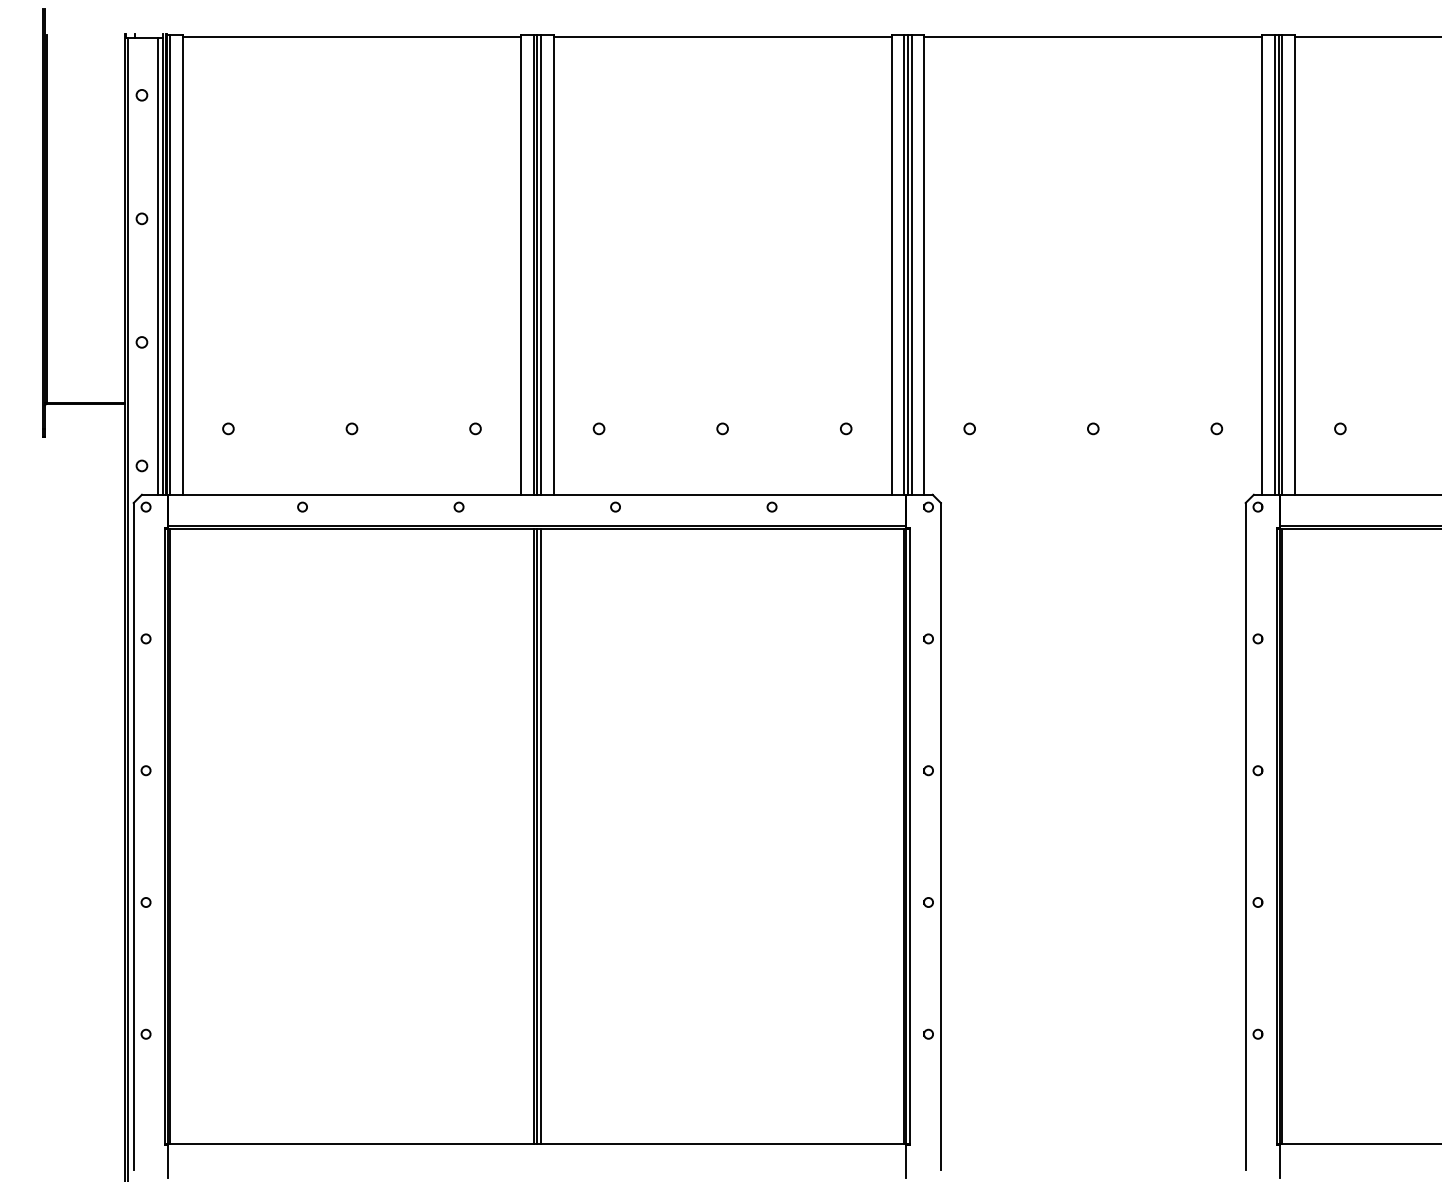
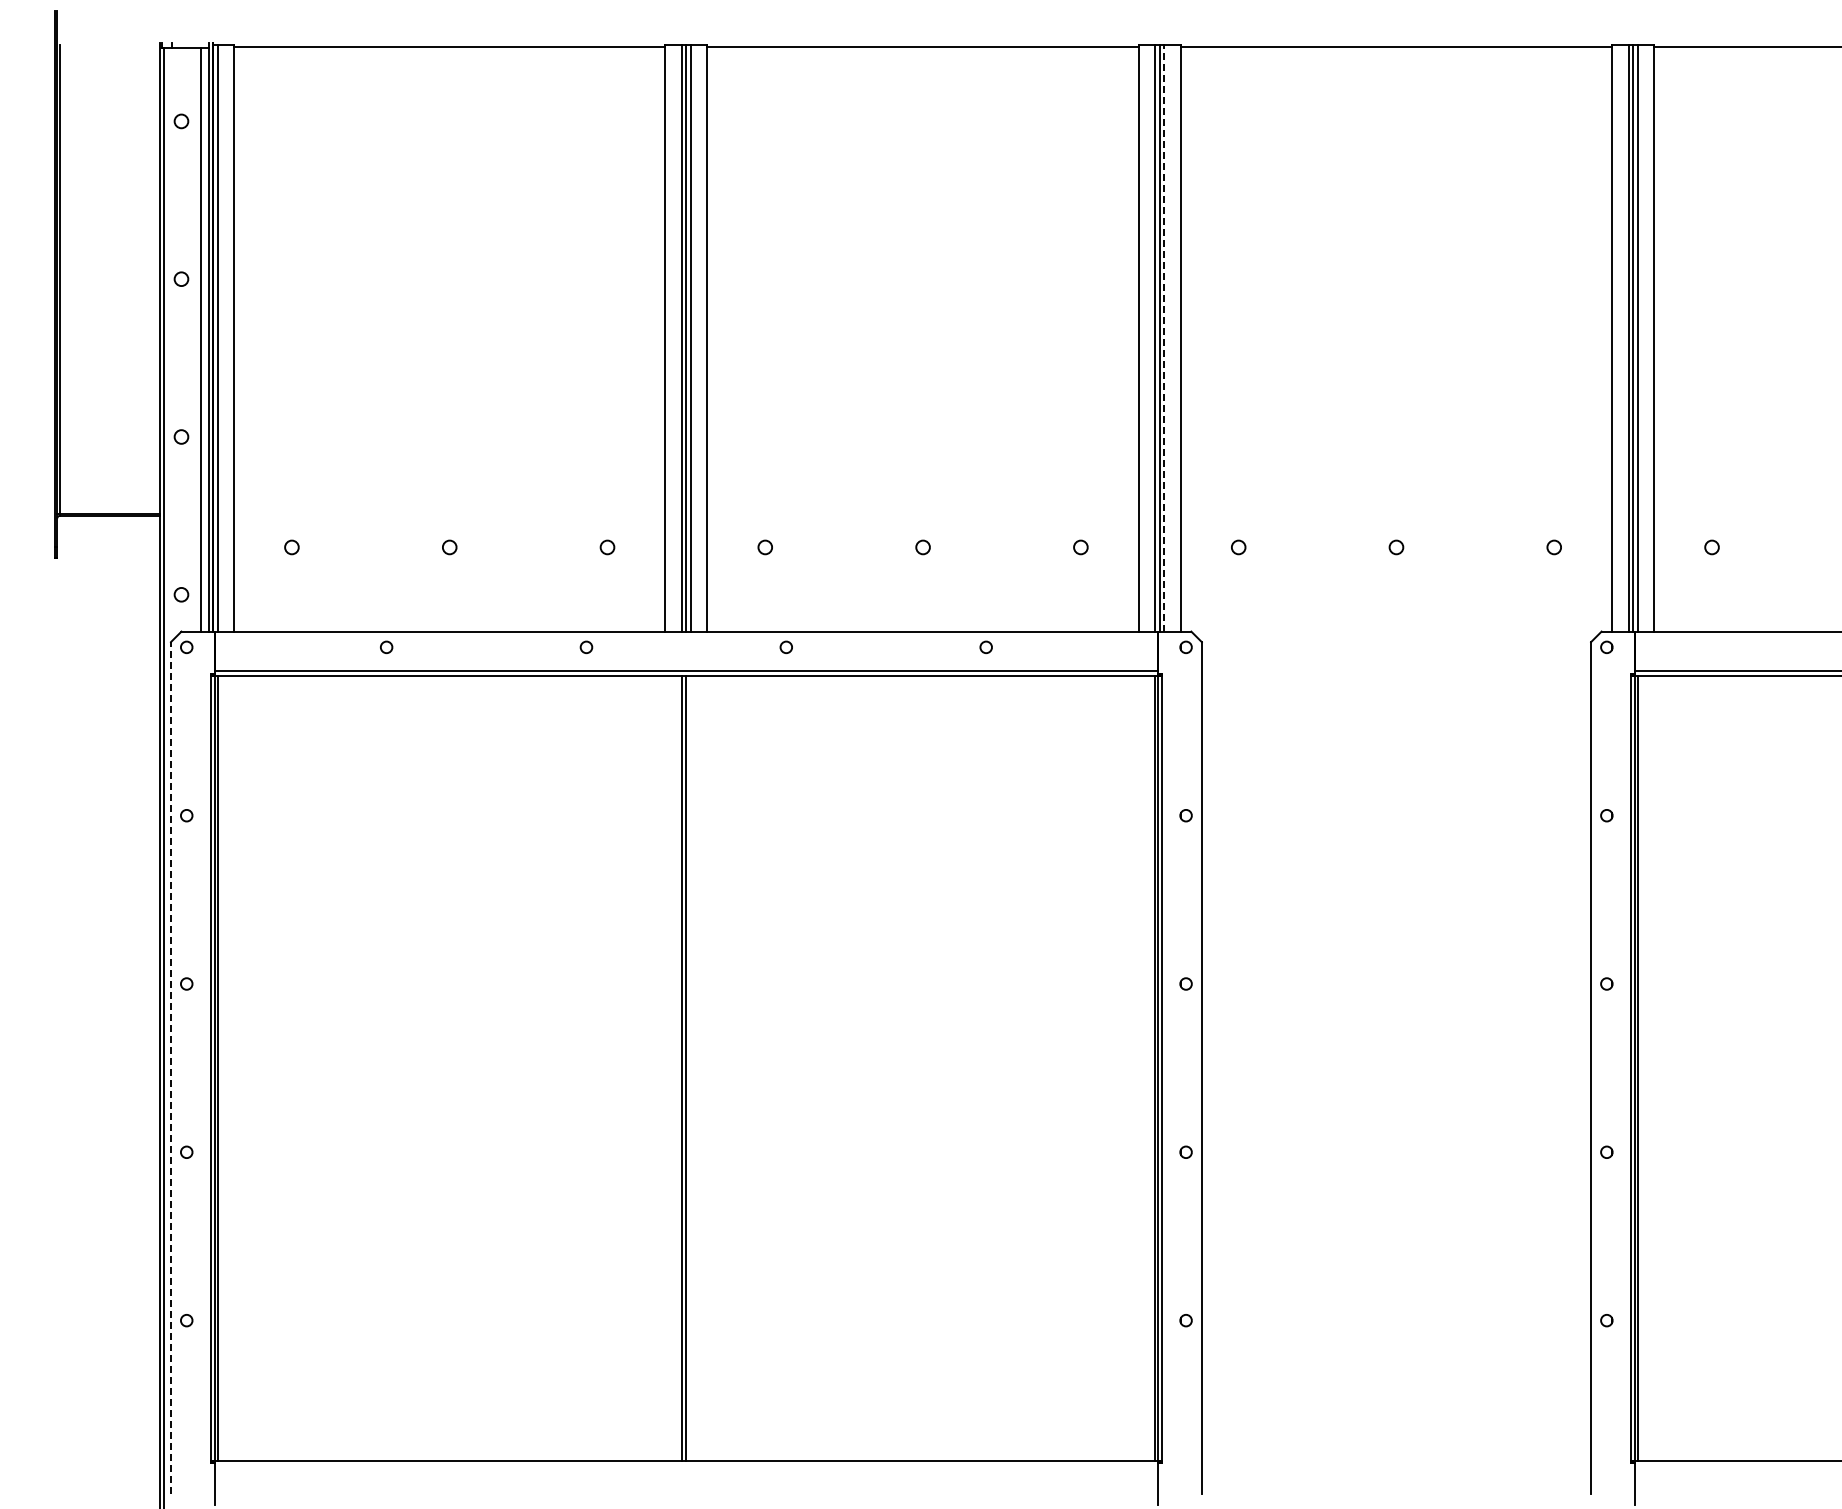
line: (911, 264) -> (1164, 337), solid -> dashed
line: (133, 836) -> (170, 1067), solid -> dashed
line: (541, 836) -> (691, 1067), removed

